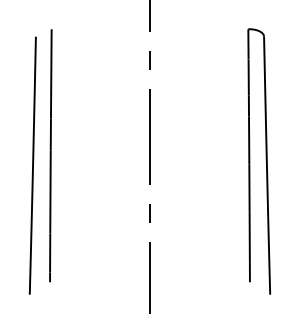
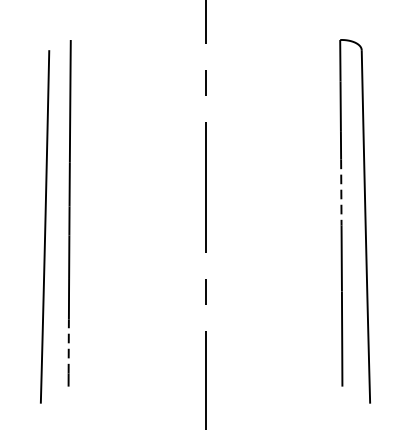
line: (249, 141) -> (341, 193), solid -> dashed
line: (50, 253) -> (69, 347), solid -> dashed

